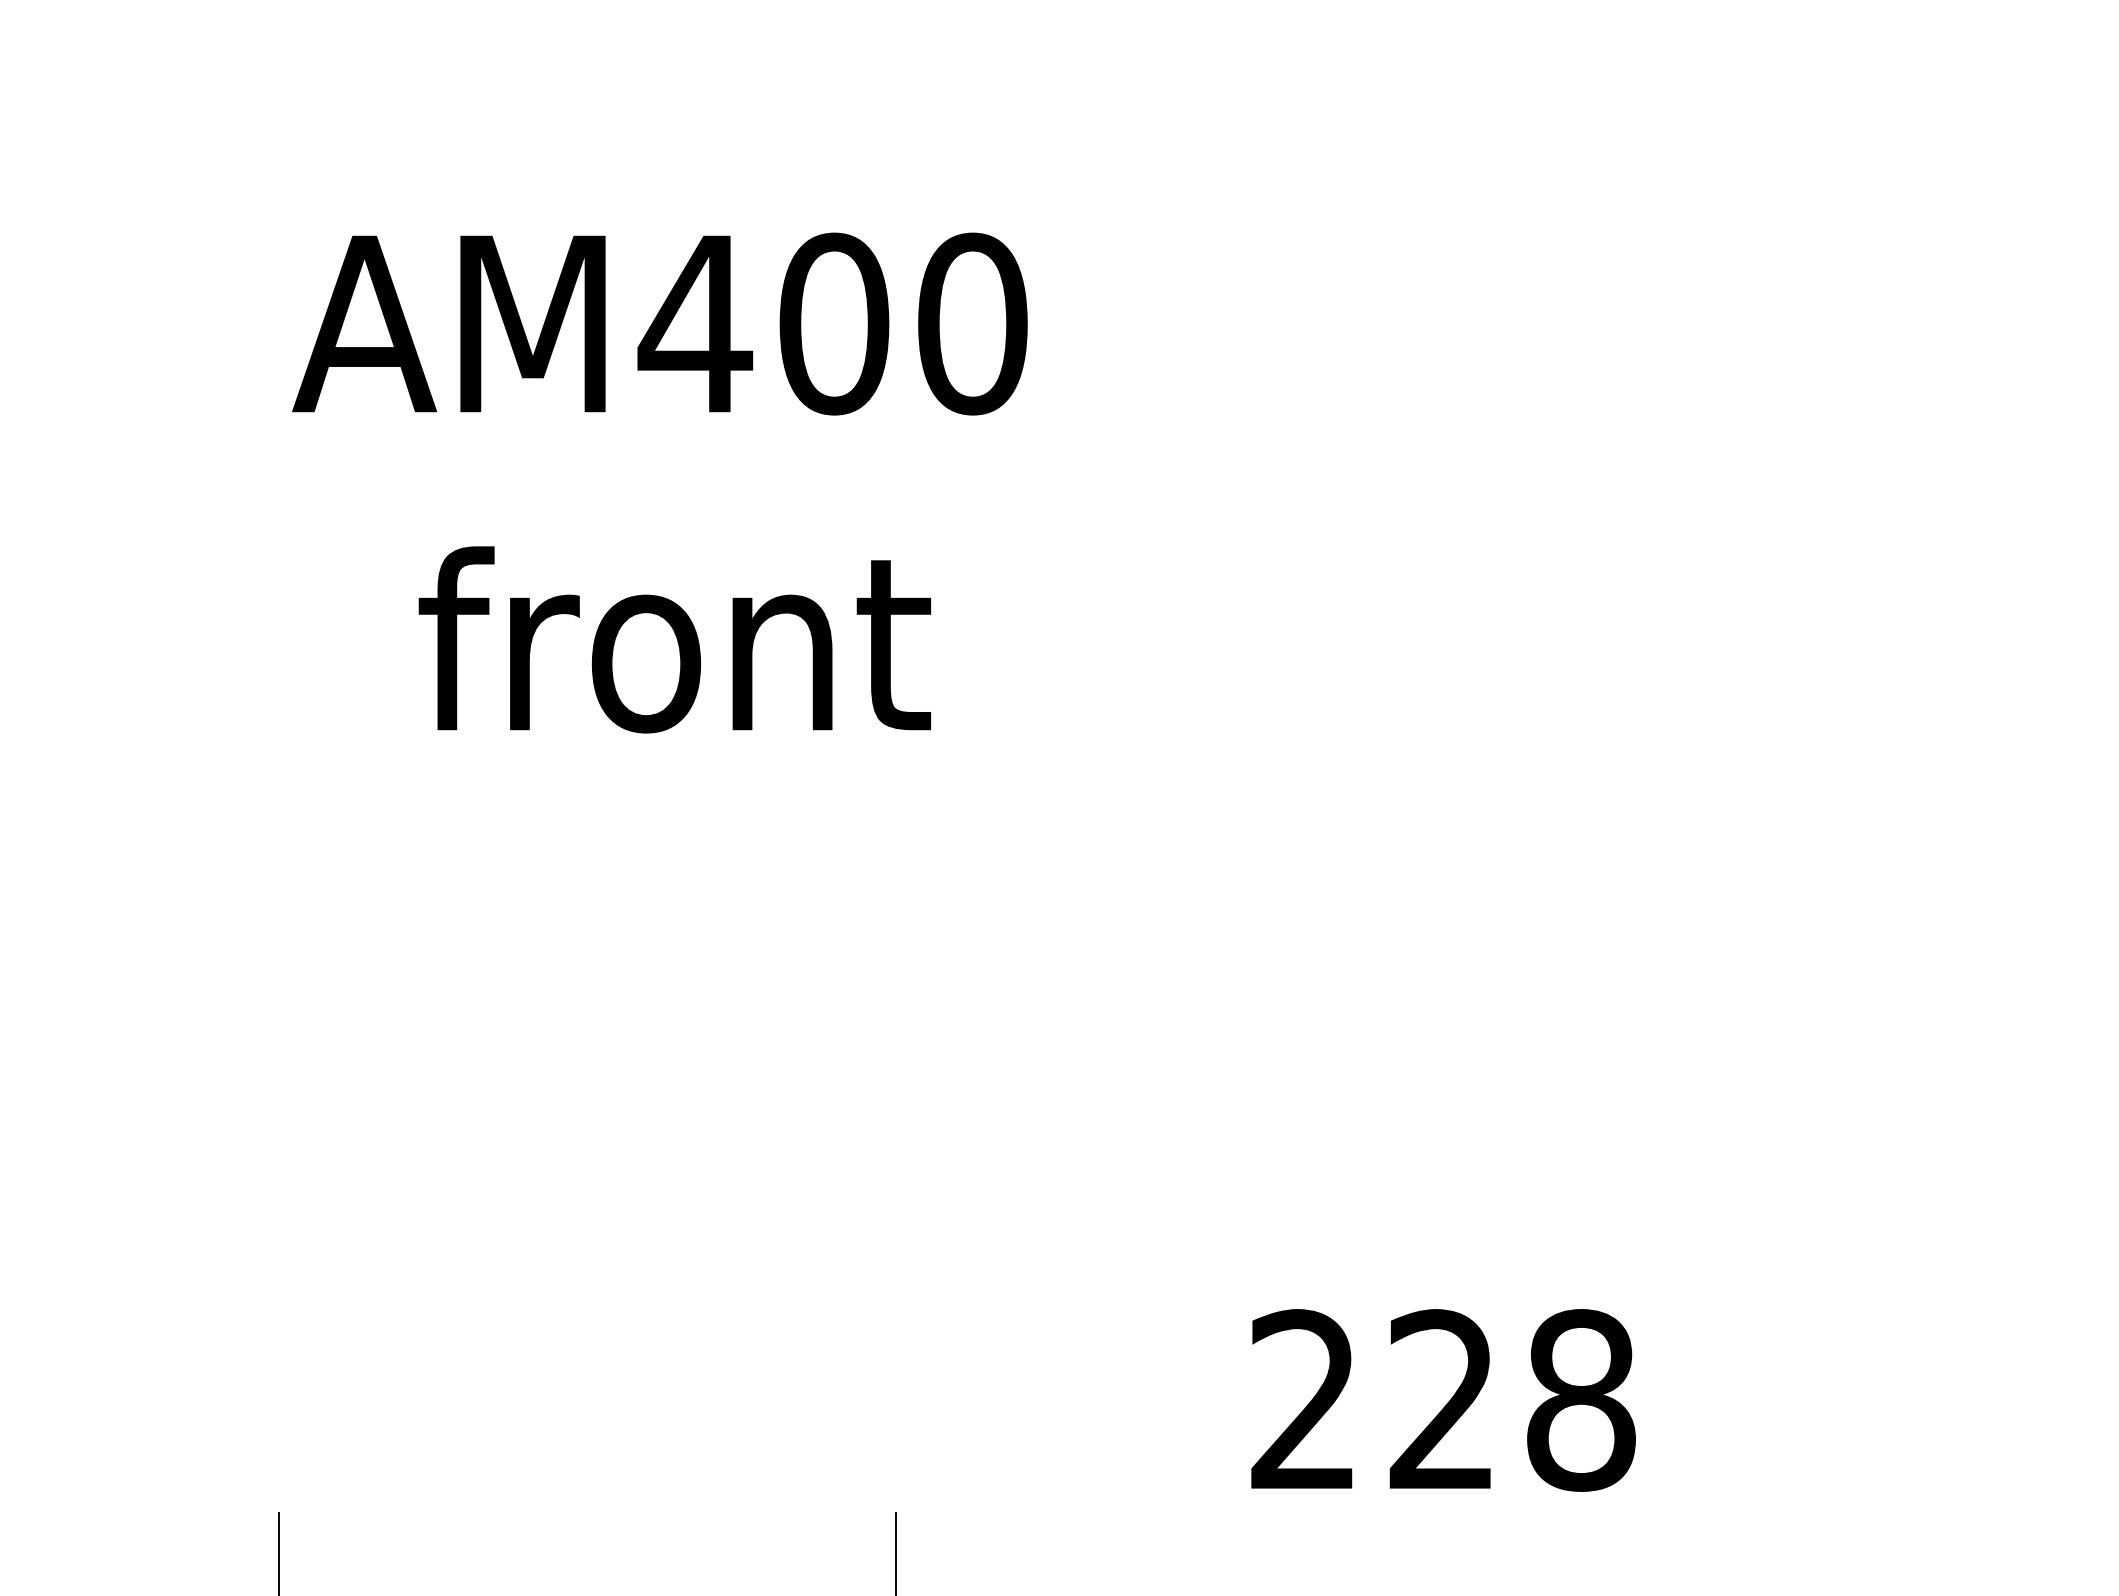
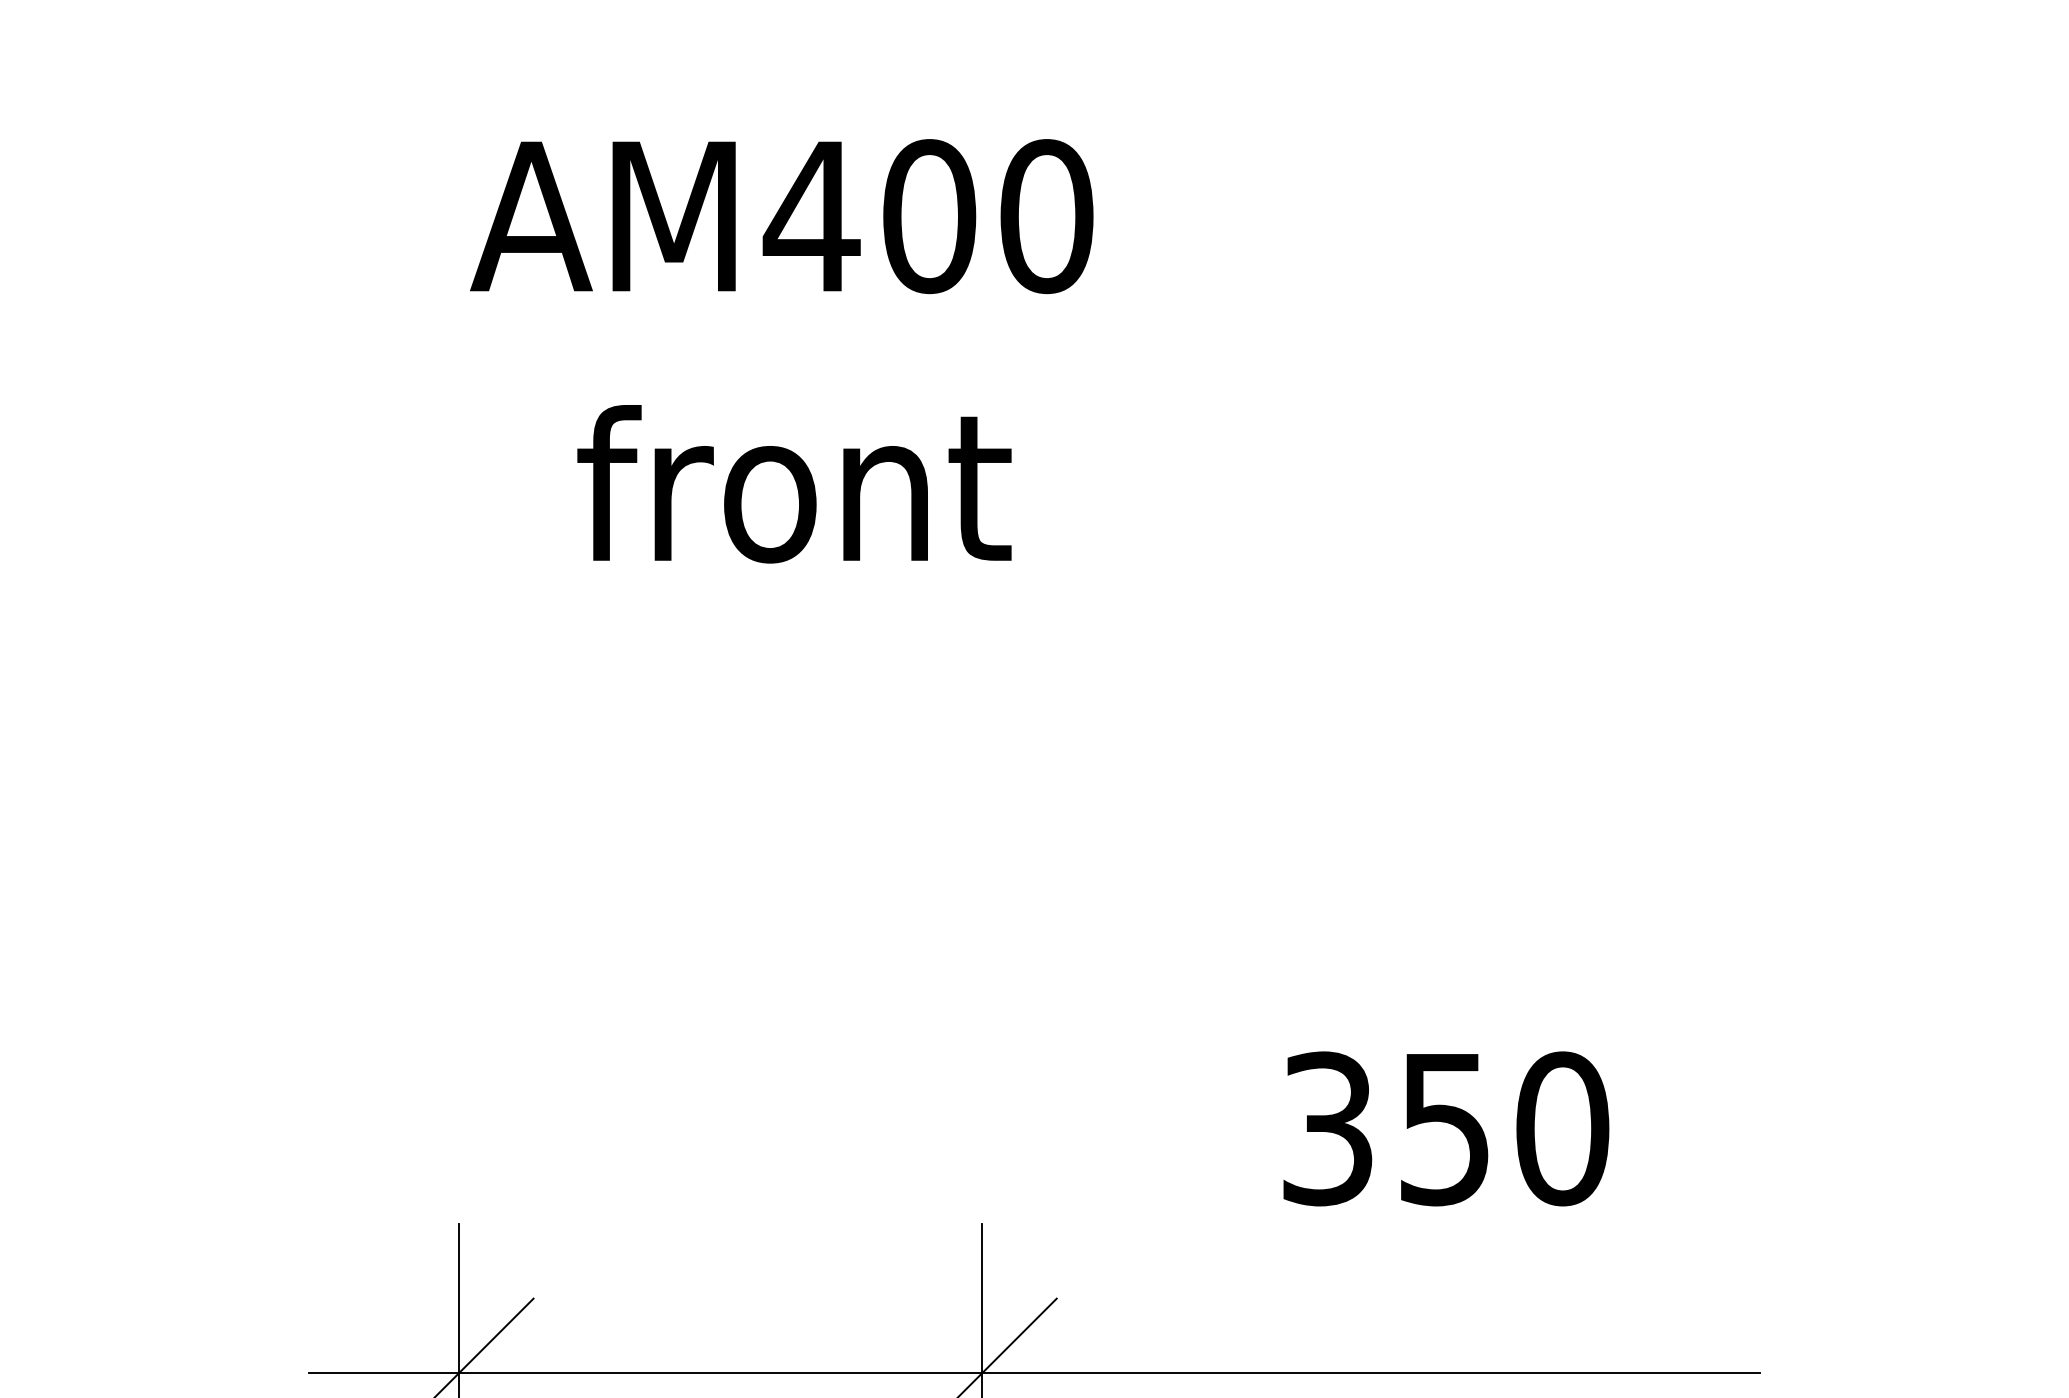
text: (1444, 1399) -> (1446, 1128), 228 -> 350

